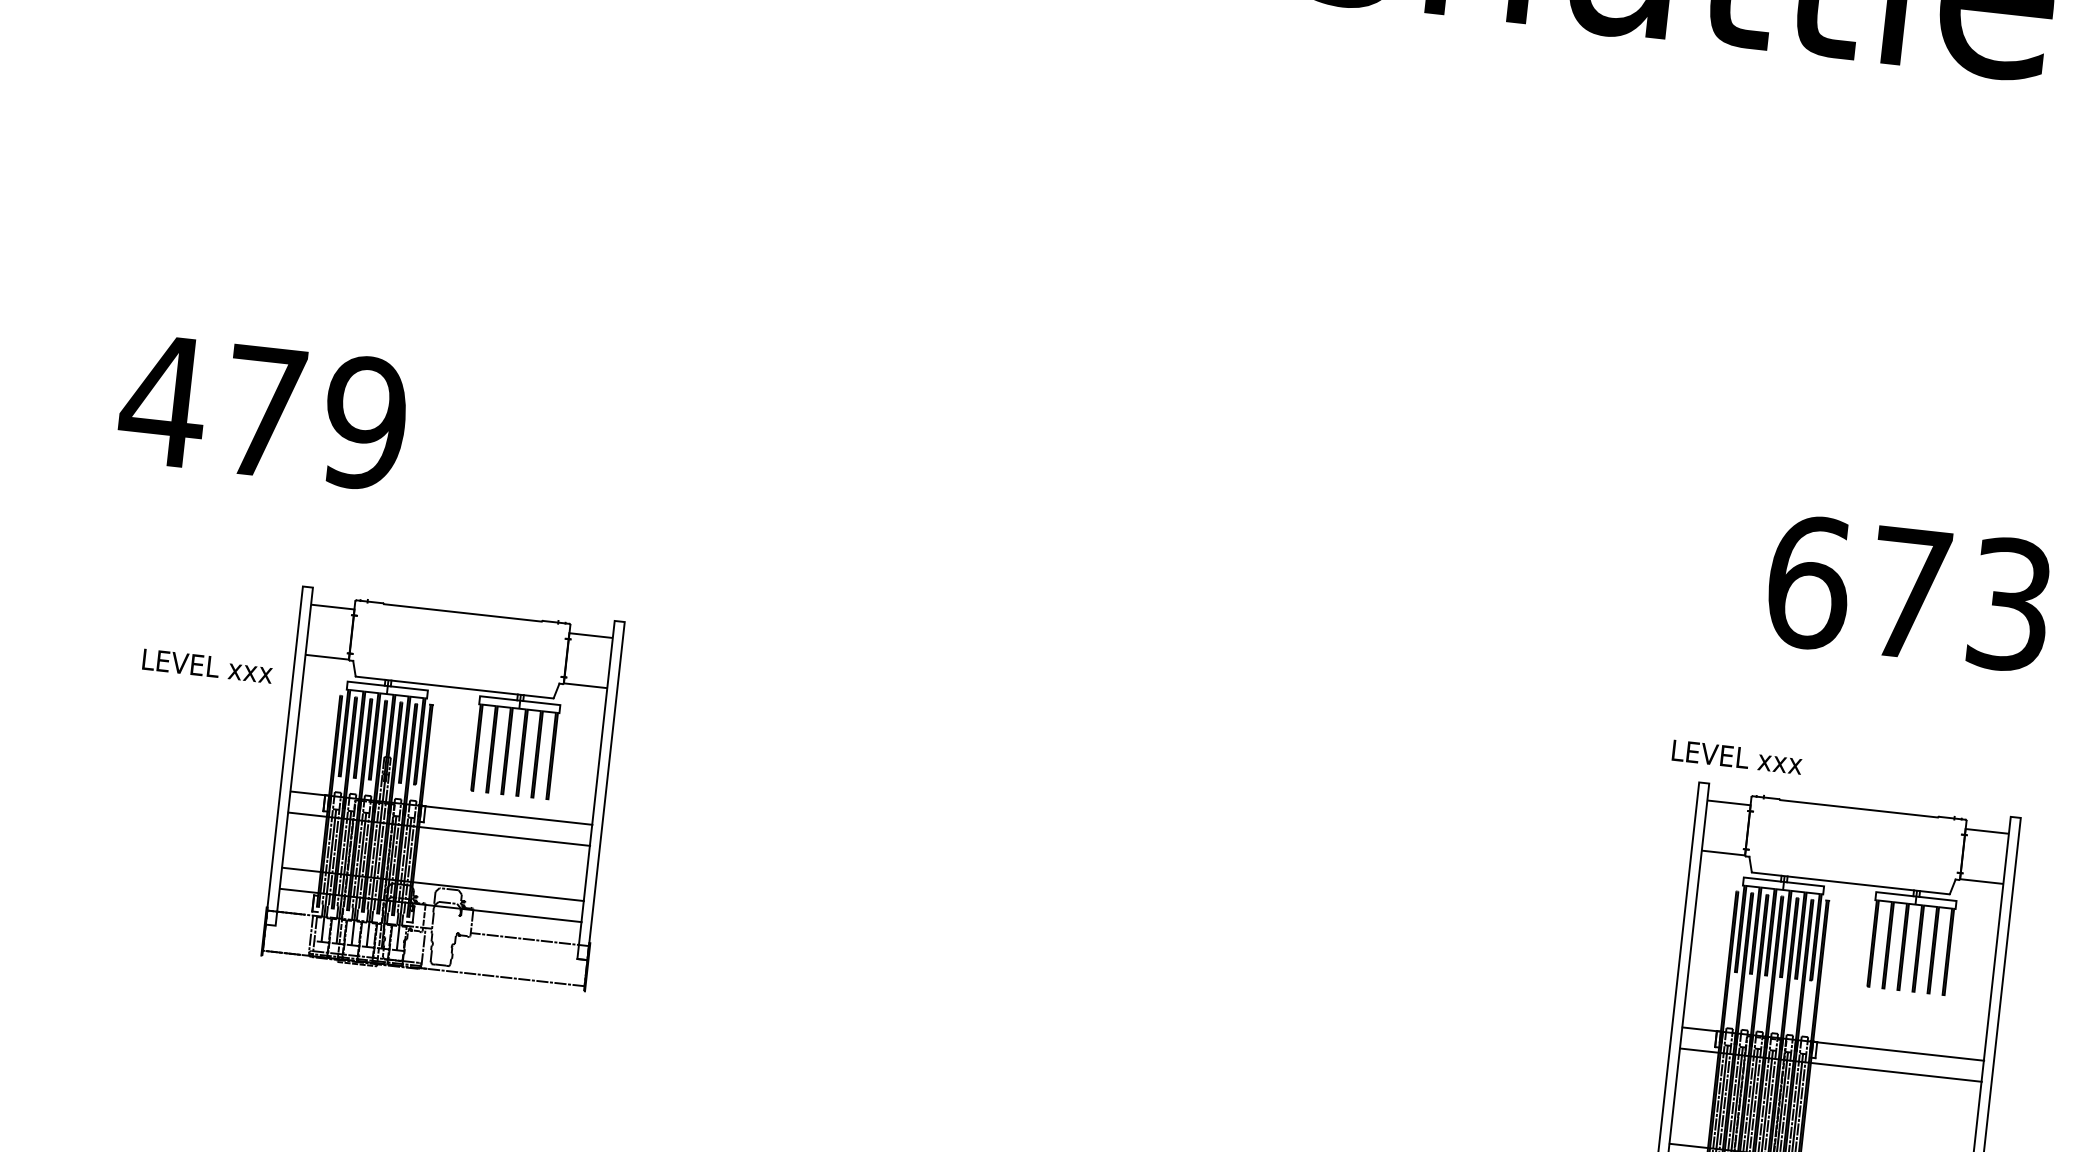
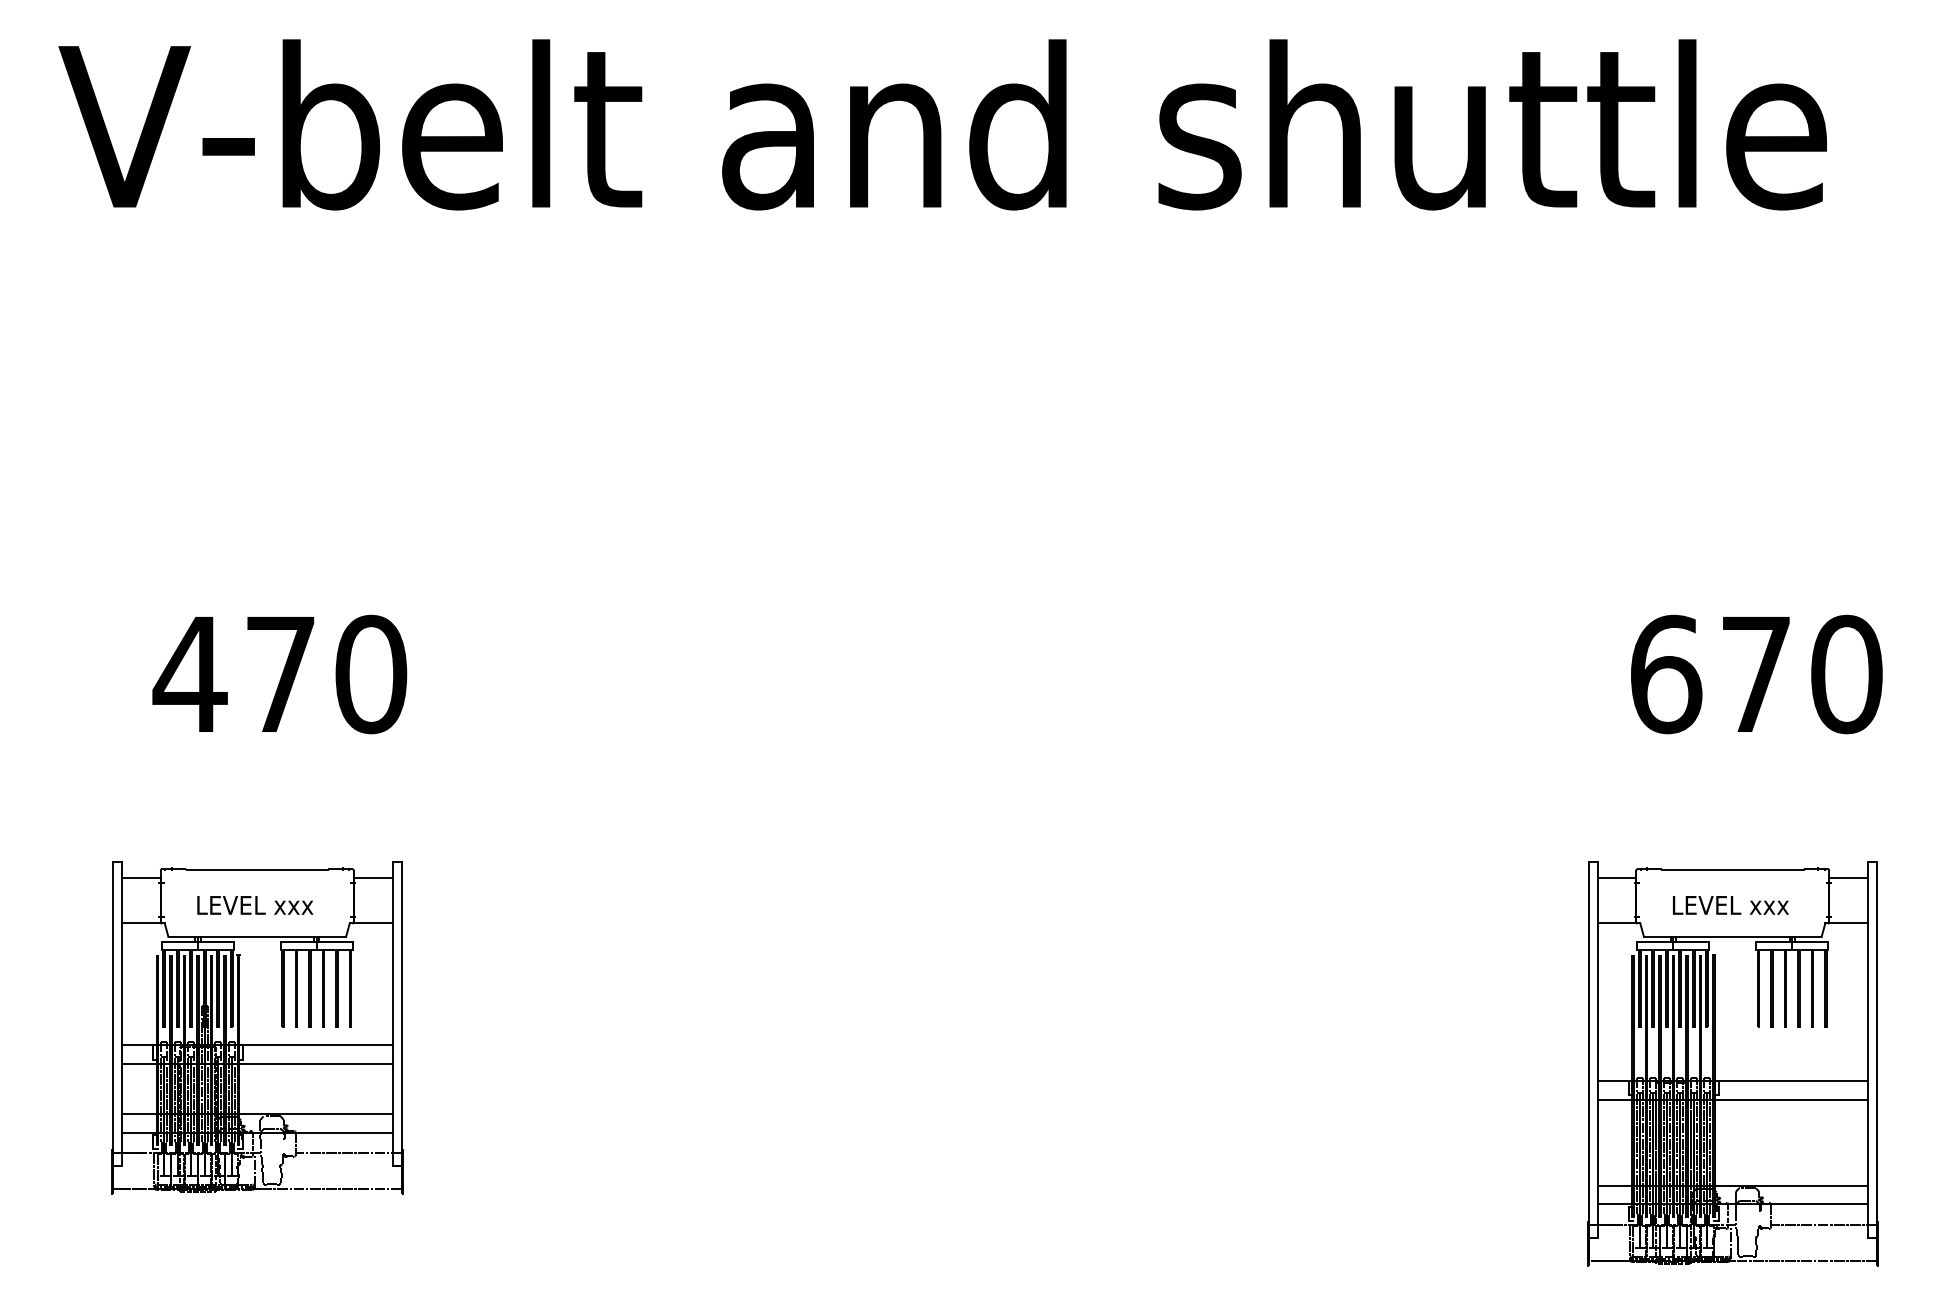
text: (365, 423) -> (371, 674), 479 -> 470
text: (2009, 604) -> (1846, 674), 673 -> 670
text: (1736, 757) -> (1730, 905), moved
part: (443, 788) -> (257, 1027), moved

